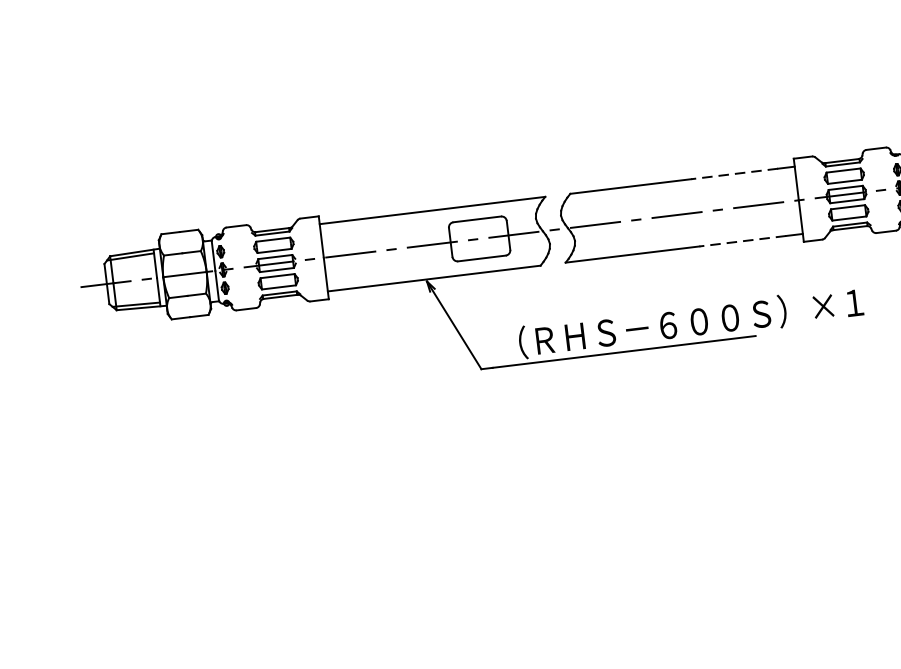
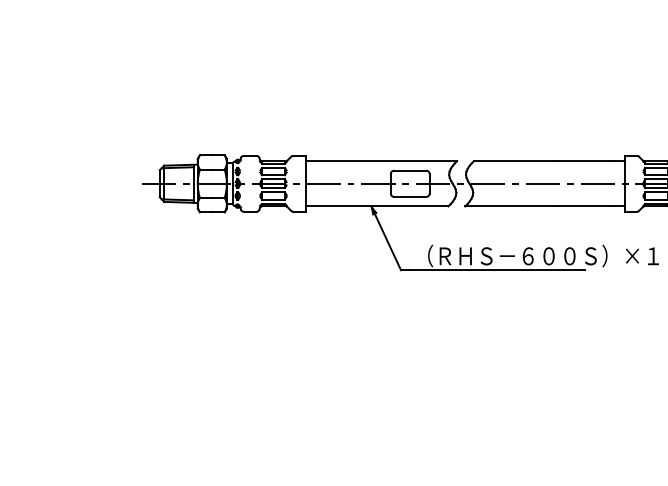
line: (733, 174) -> (583, 161), dashed -> solid
line: (741, 241) -> (583, 206), dashed -> solid

